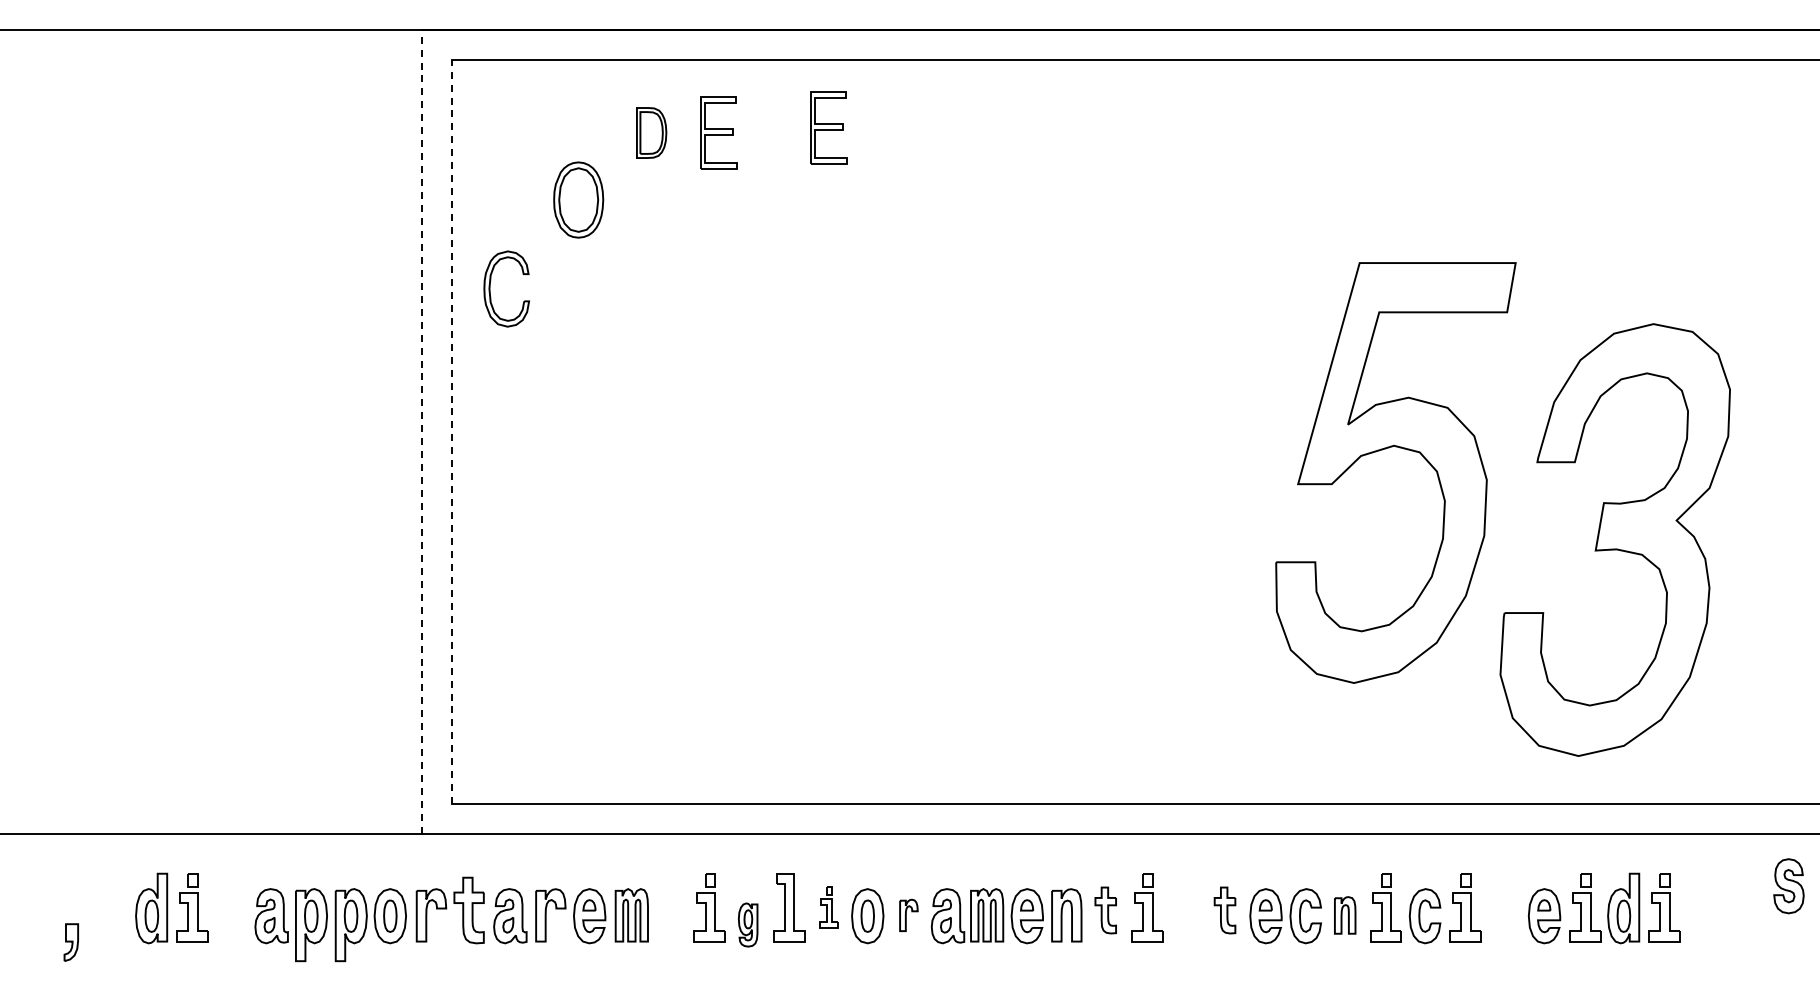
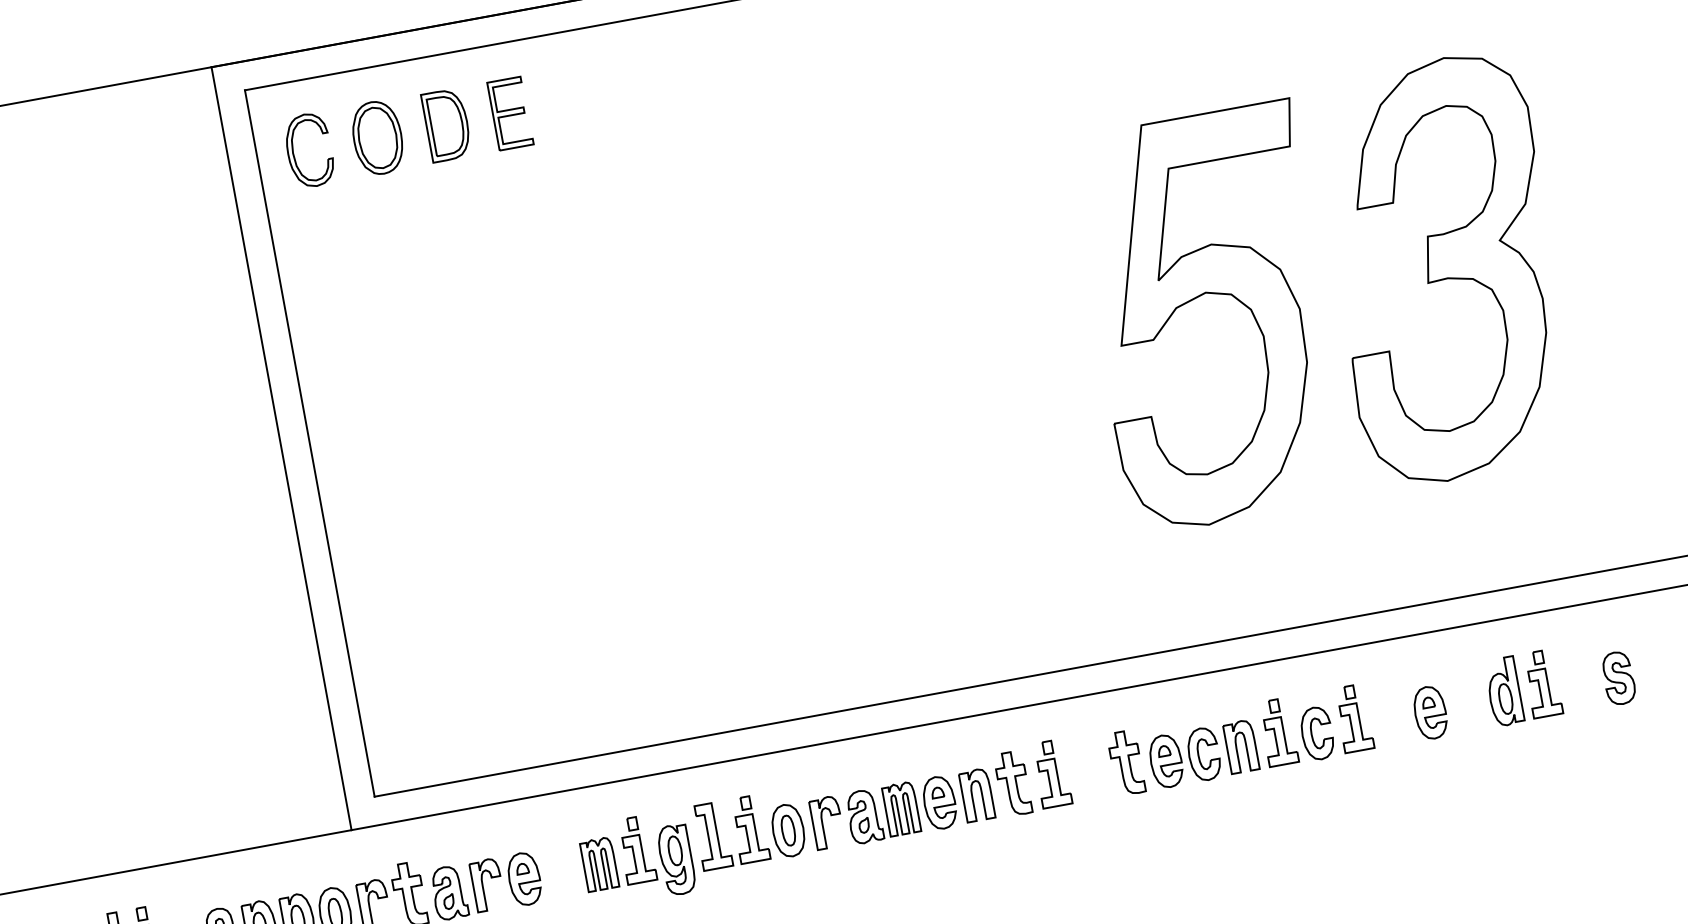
part: (828, 127) -> (613, 89), removed
part: (651, 132) -> (446, 124), size x1.43
part: (578, 199) -> (377, 137), moved
part: (490, 288) -> (294, 152), moved
line: (422, 431) -> (281, 448), dashed -> solid
line: (452, 431) -> (310, 443), dashed -> solid
part: (1614, 539) -> (1444, 269), moved
part: (1788, 886) -> (1618, 678), moved
part: (828, 907) -> (749, 829), size x1.67
part: (1585, 907) -> (1467, 697), removed
part: (1105, 910) -> (1012, 783), size x1.43
part: (1224, 910) -> (1125, 763), size x1.43
part: (631, 915) -> (599, 864), moved
part: (908, 915) -> (826, 822), size x1.67
part: (1344, 915) -> (1240, 746), size x1.43
part: (747, 924) -> (675, 859), size x1.67

